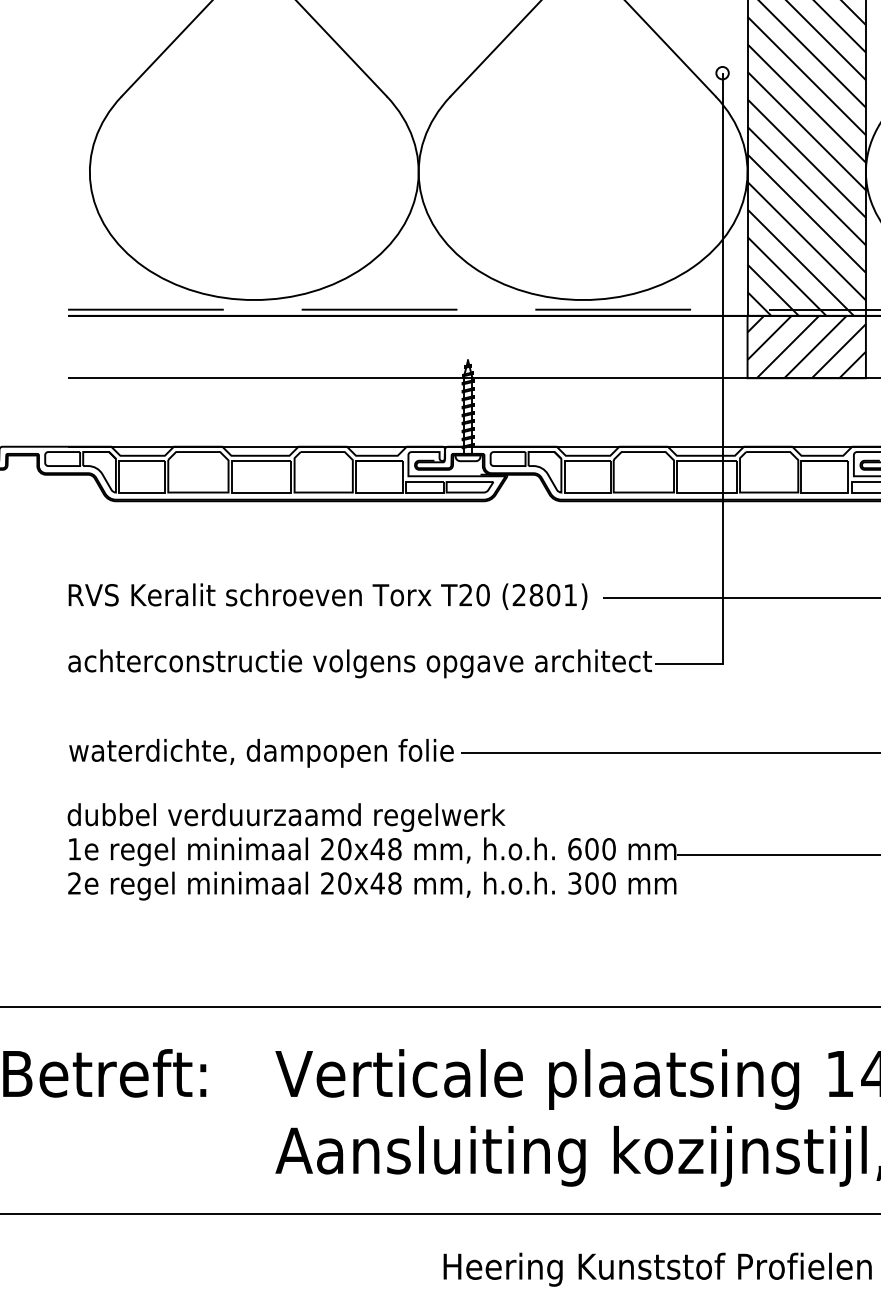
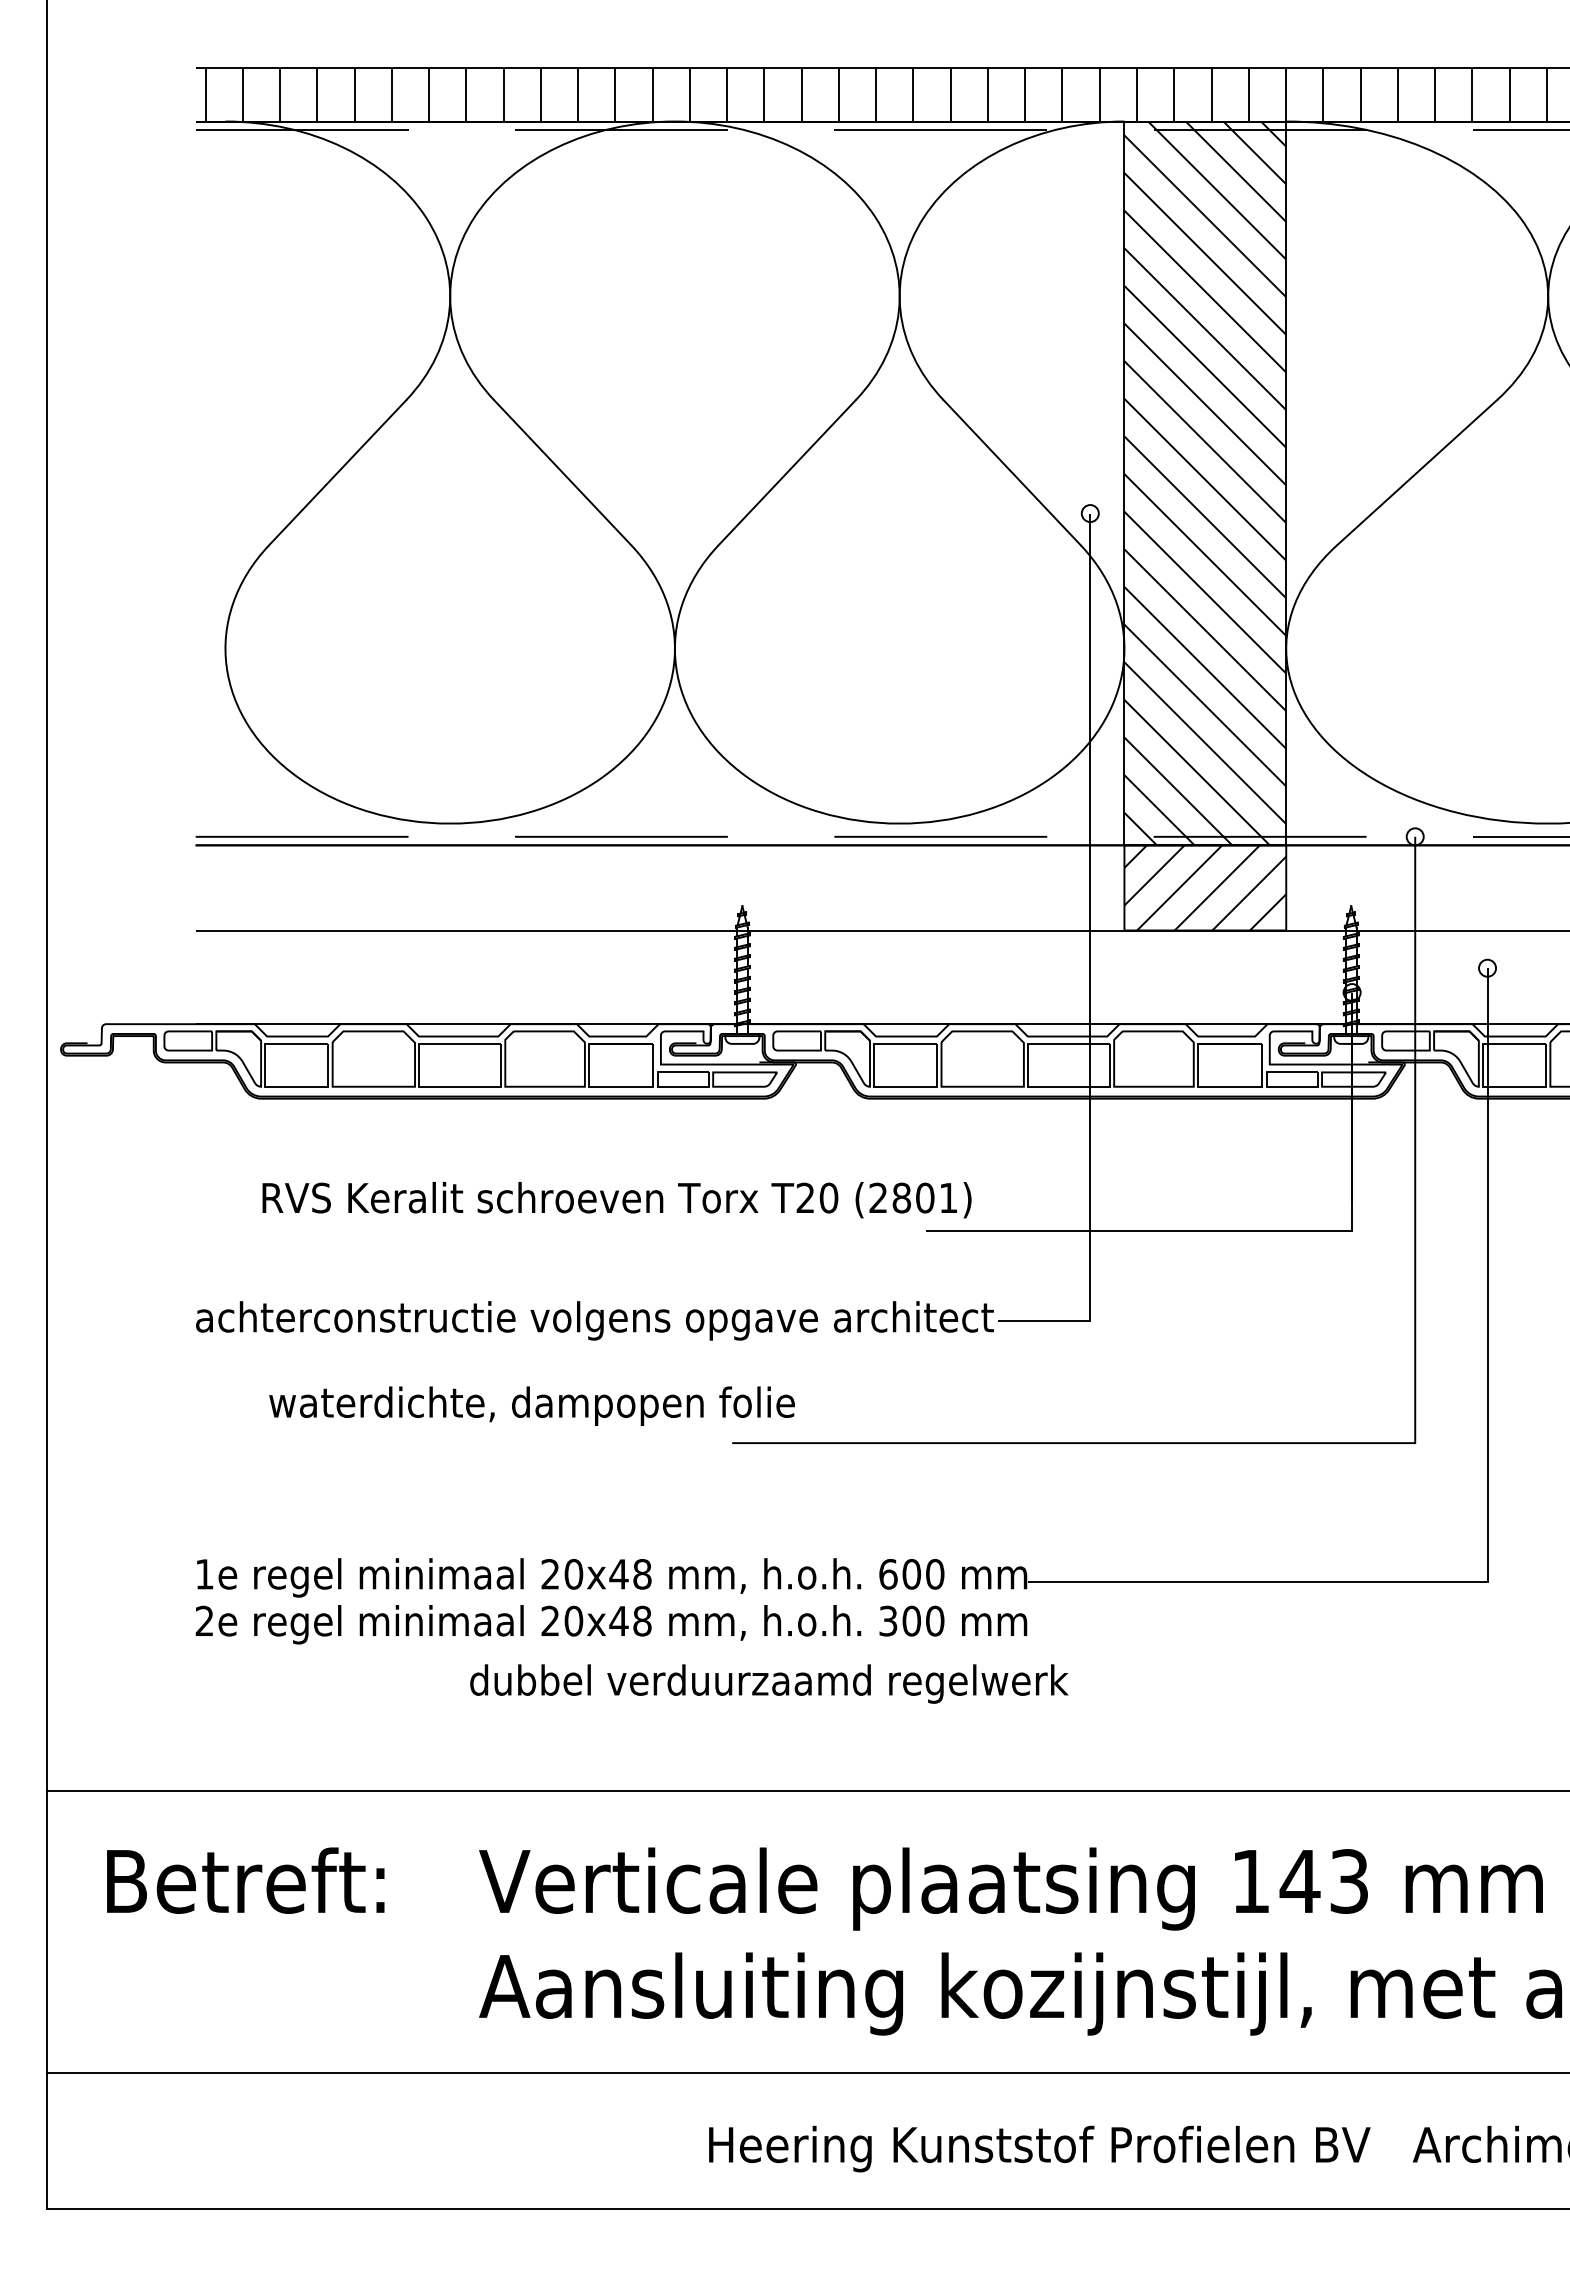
text: (327, 596) -> (616, 1200), moved
text: (261, 752) -> (531, 1405), moved
text: (286, 817) -> (769, 1683), moved

